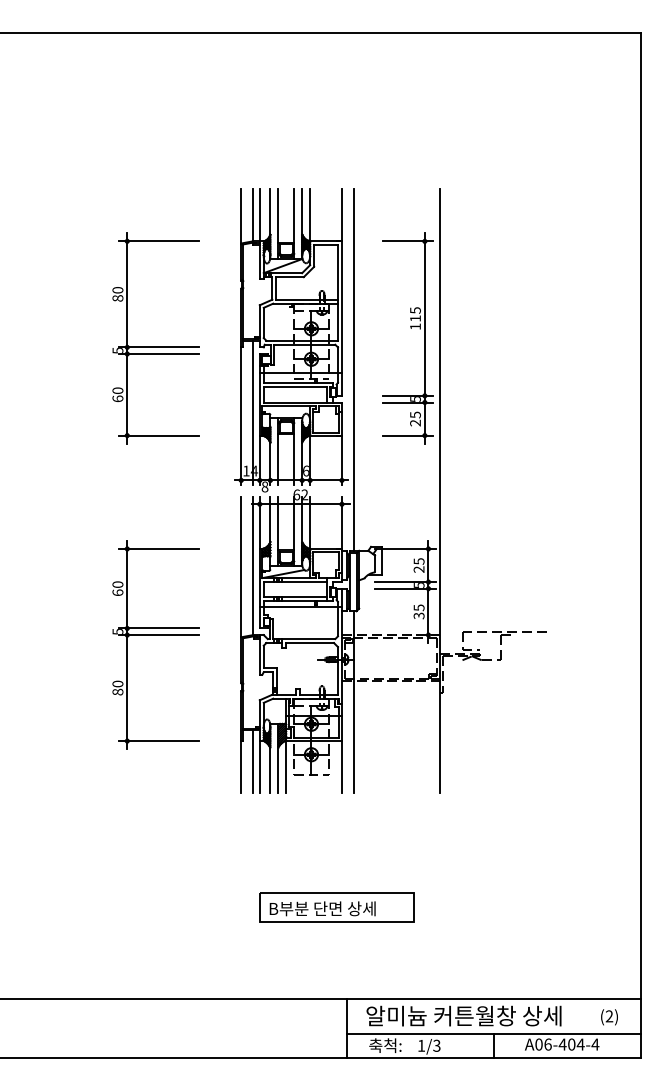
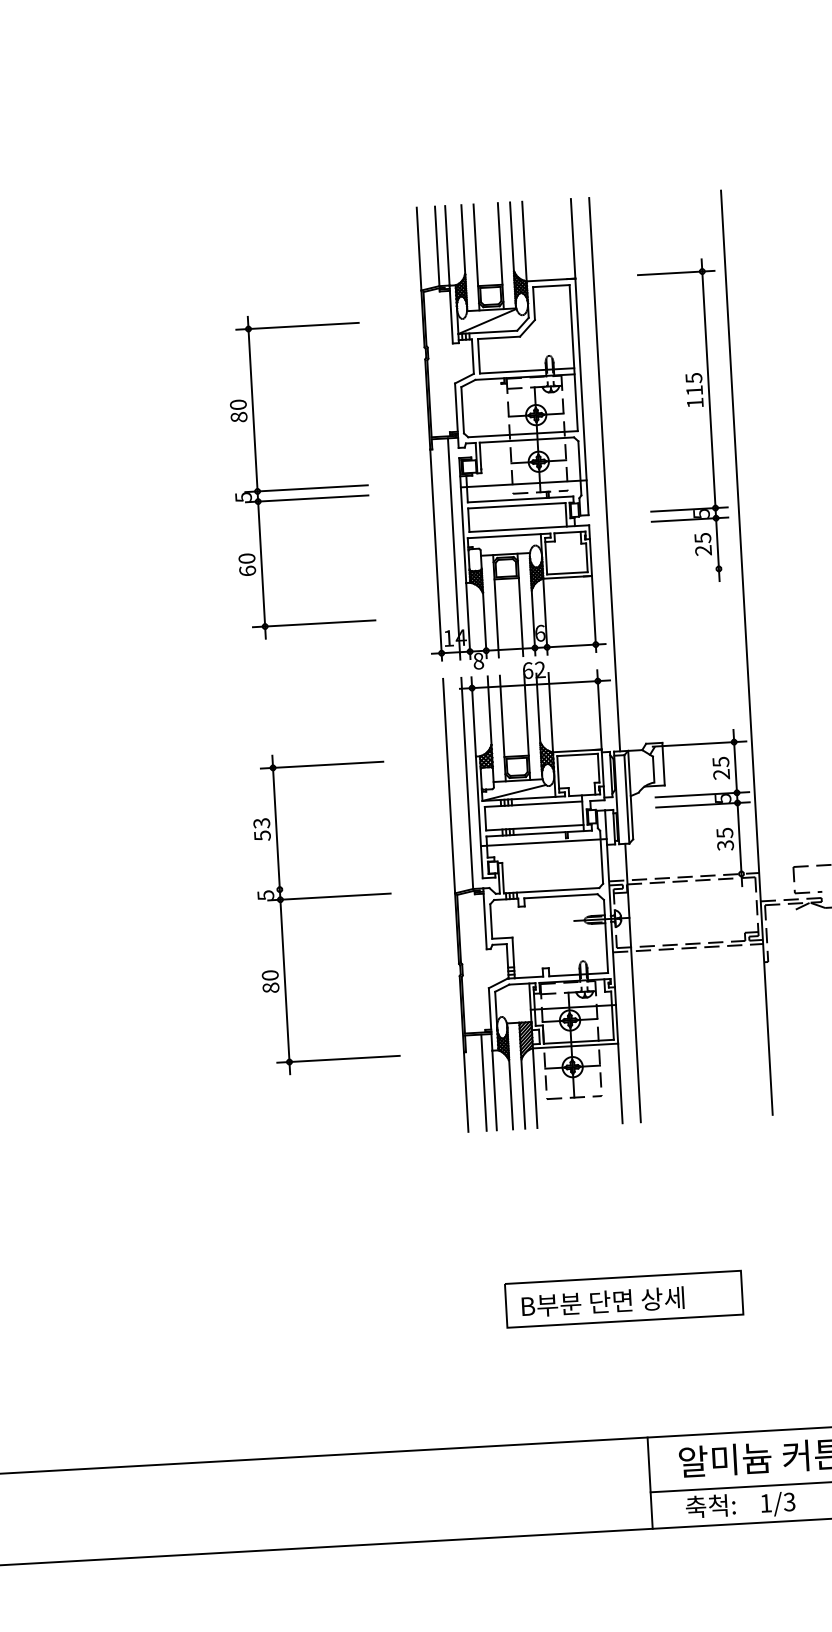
part: (155, 346) -> (300, 487), moved
line: (407, 435) -> (692, 570), removed
text: (117, 588) -> (261, 829), 60 -> 53
line: (159, 628) -> (329, 886), removed

